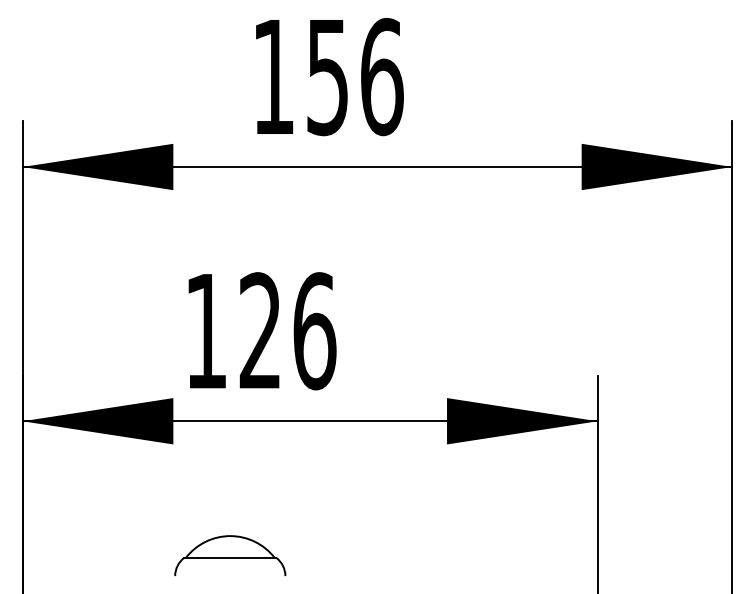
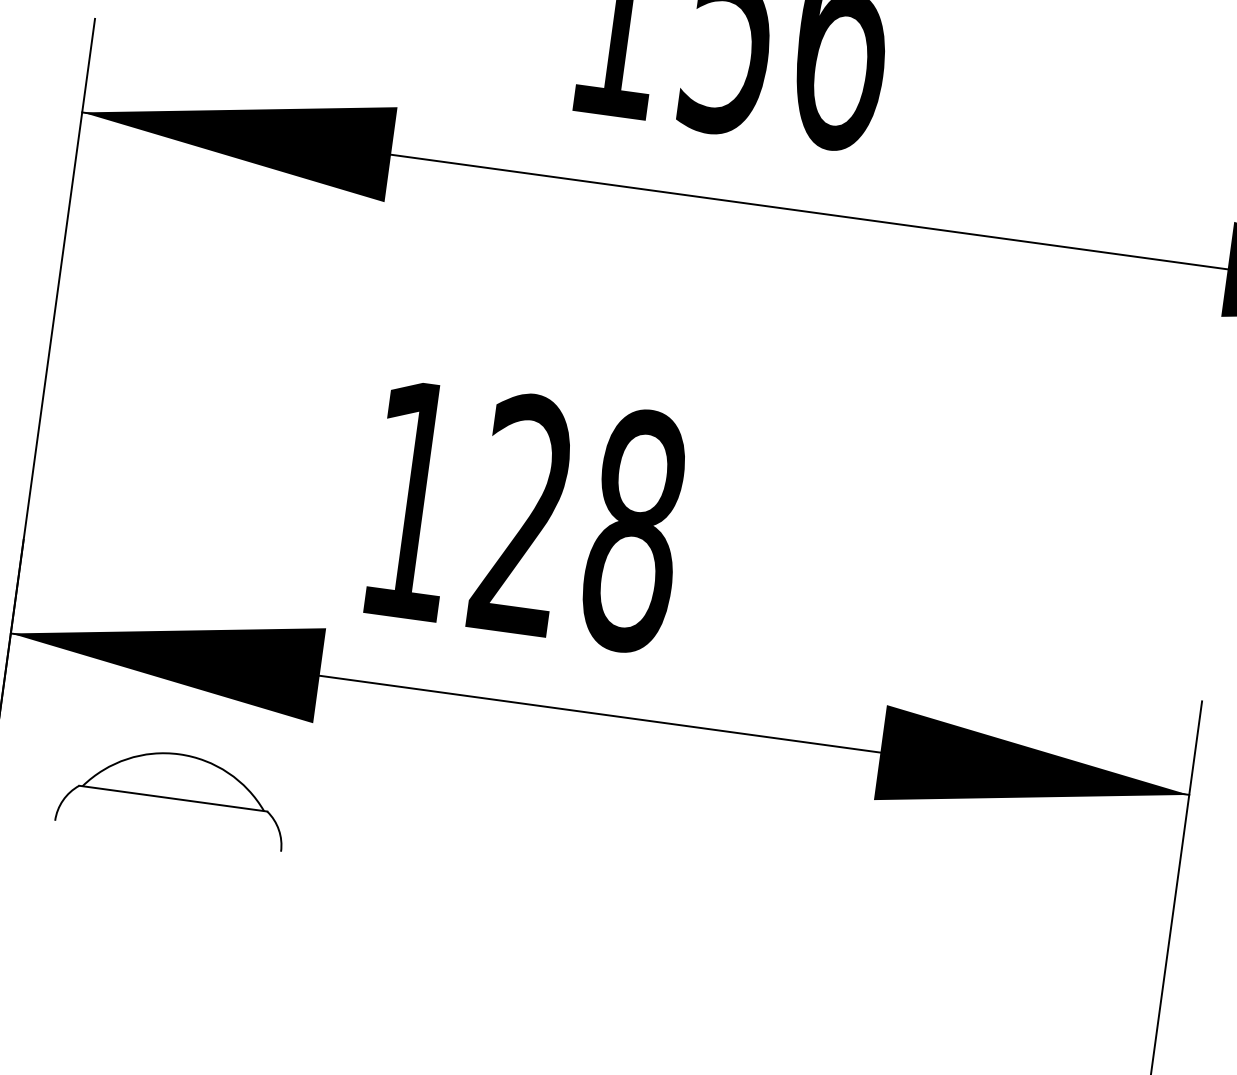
text: (314, 331) -> (634, 531), 126 -> 128
part: (230, 555) -> (174, 794), moved

